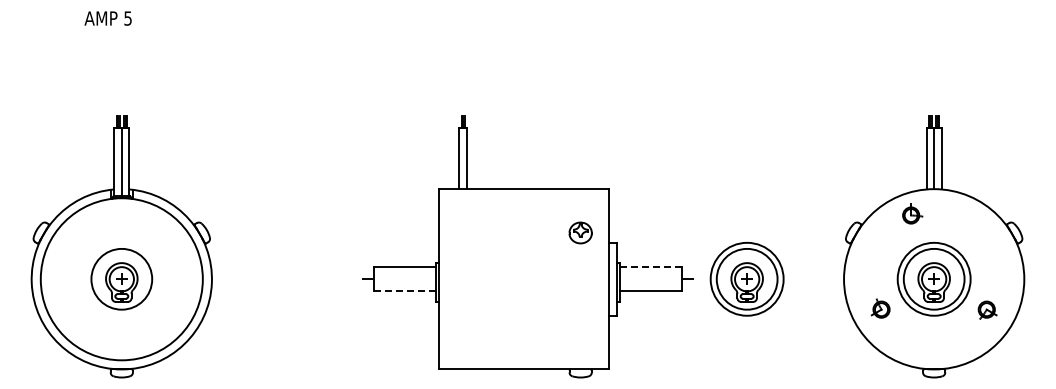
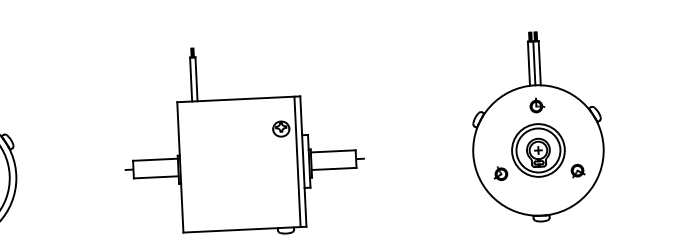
part: (912, 213) -> (537, 105), moved
line: (650, 267) -> (332, 151), dashed -> solid
part: (746, 278) -> (402, 156), removed
line: (600, 279) -> (297, 162), added
line: (405, 291) -> (156, 177), dashed -> solid

